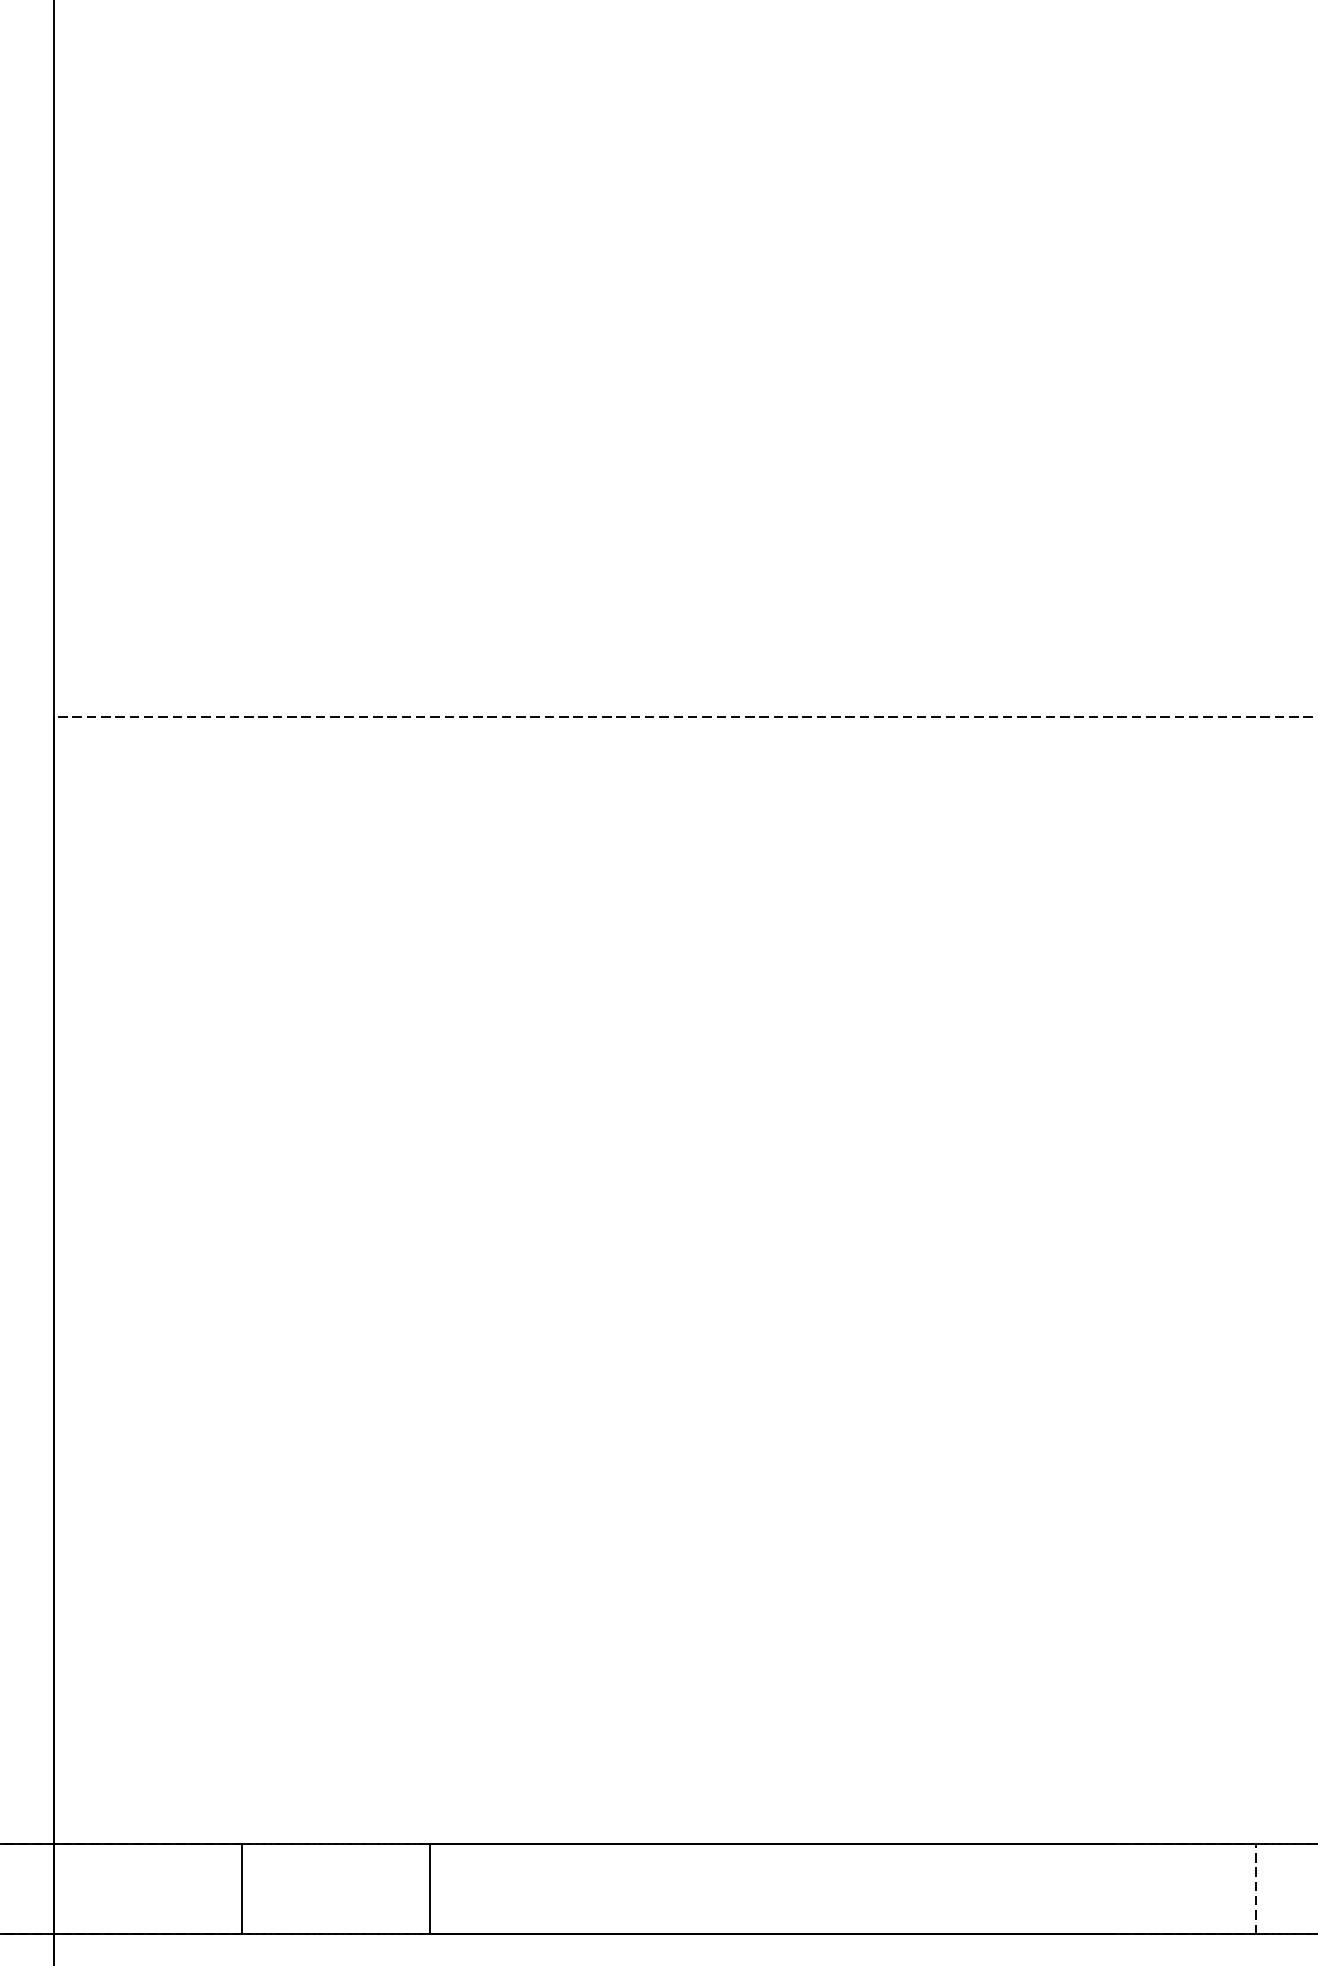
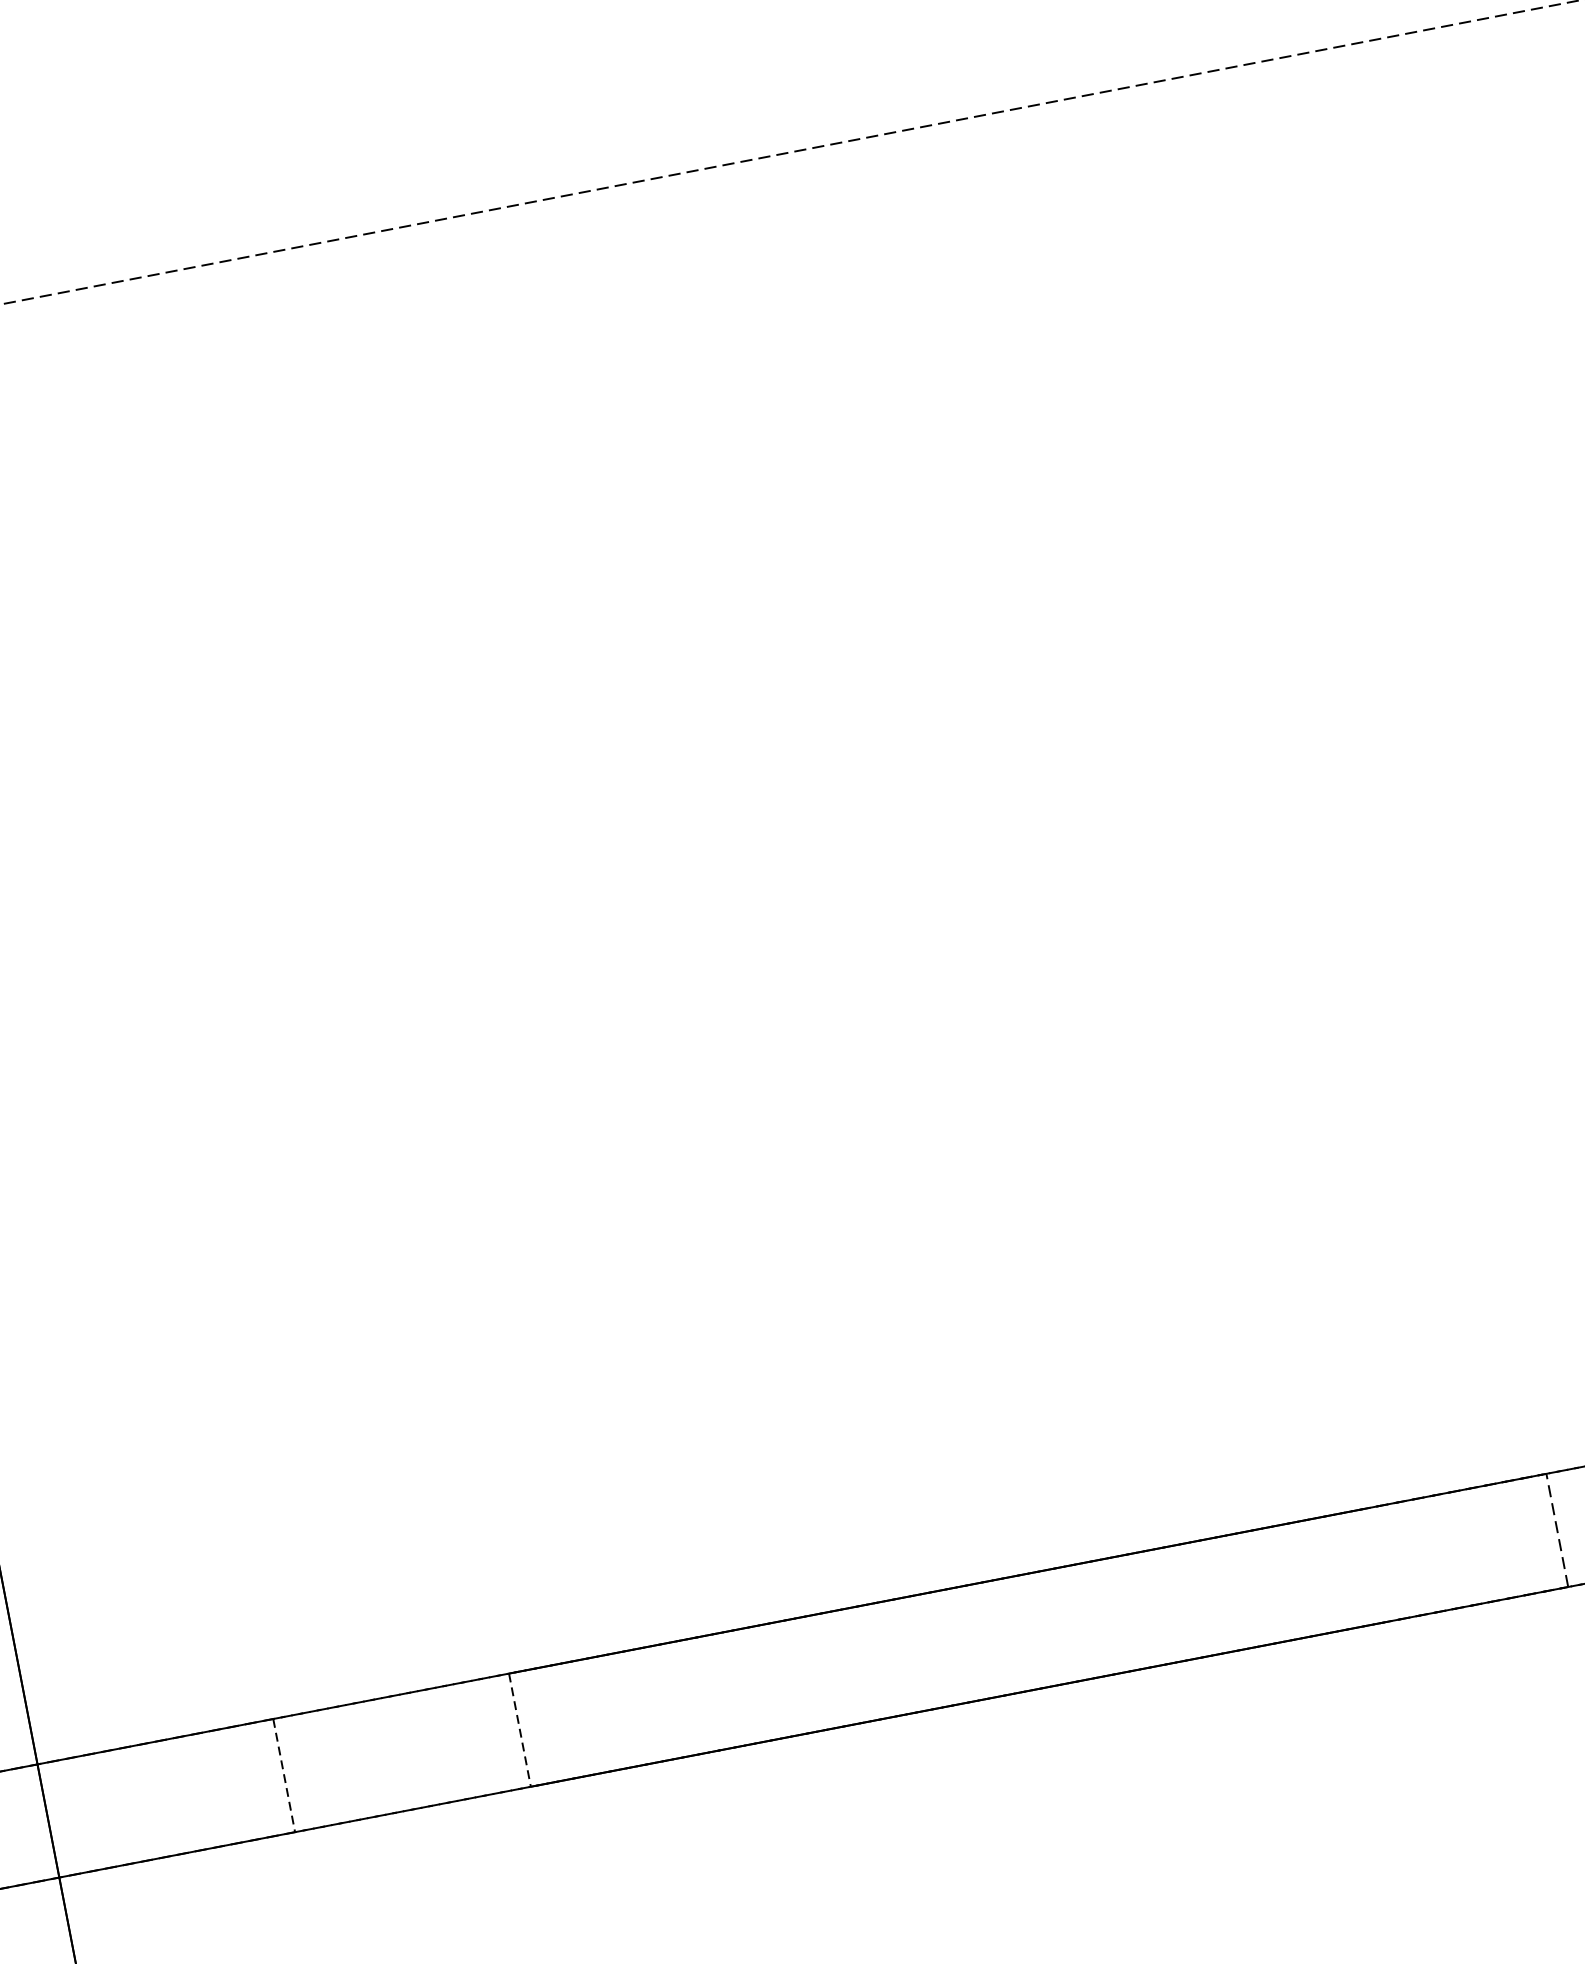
line: (241, 1889) -> (283, 1776), solid -> dashed
line: (429, 1889) -> (519, 1730), solid -> dashed

